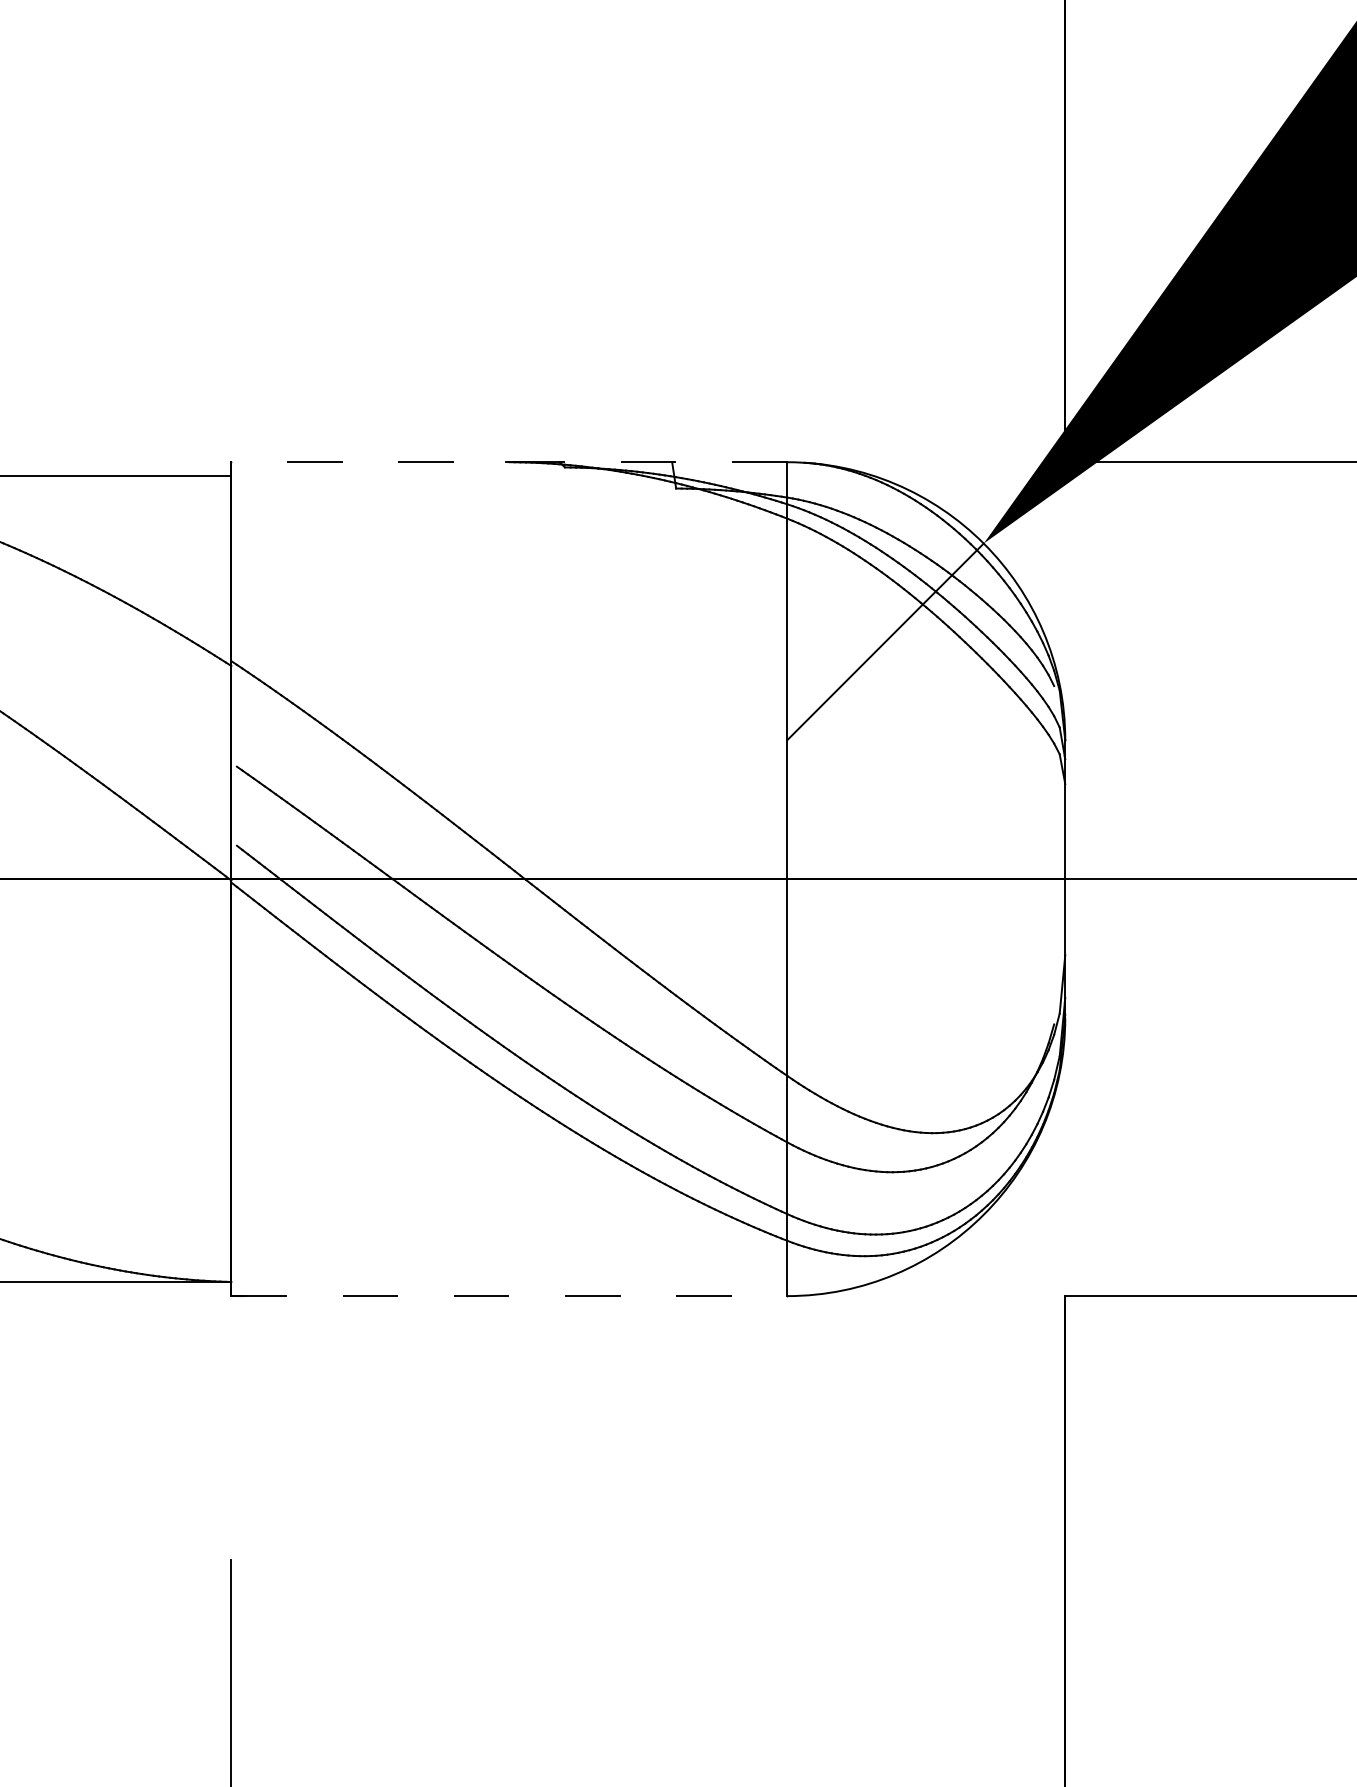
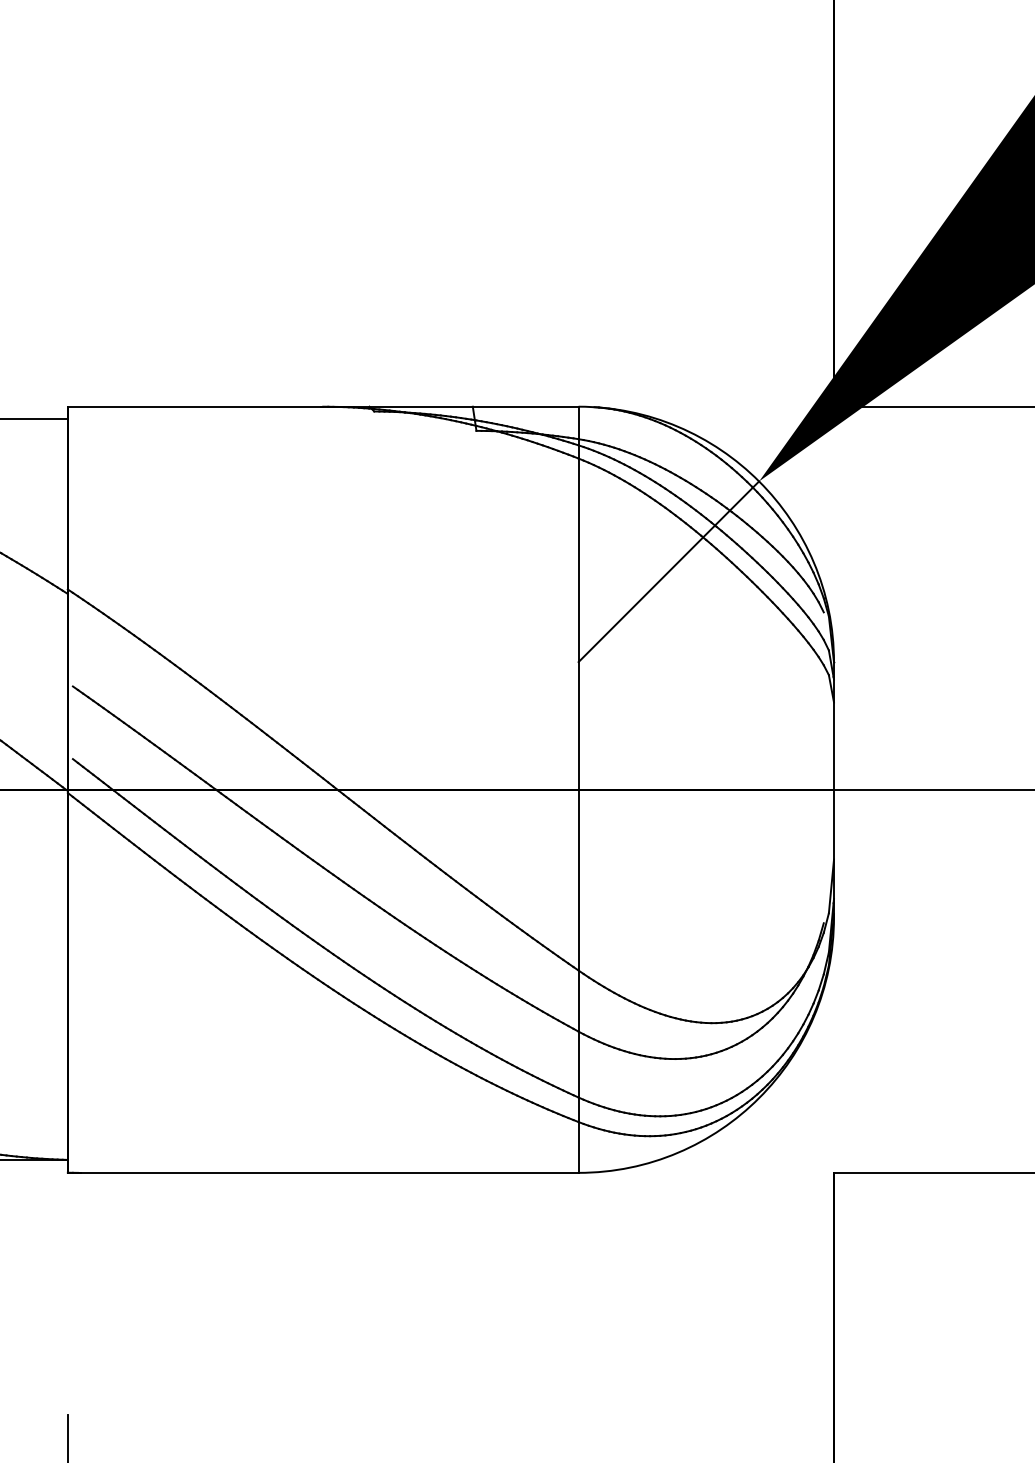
line: (509, 462) -> (323, 406), dashed -> solid
line: (509, 1296) -> (323, 1173), dashed -> solid

